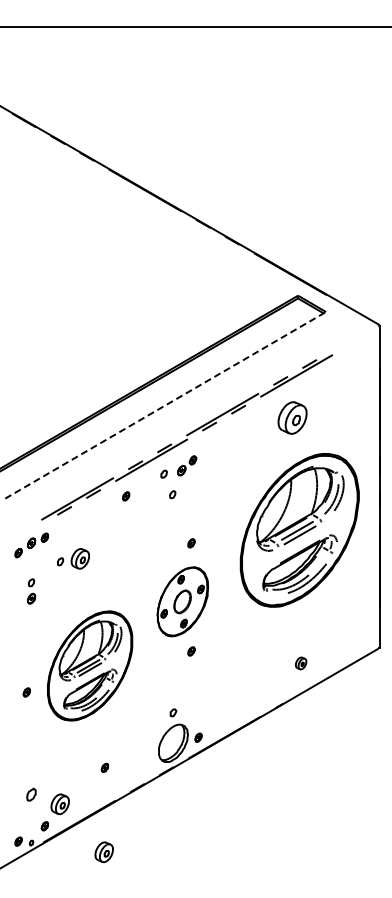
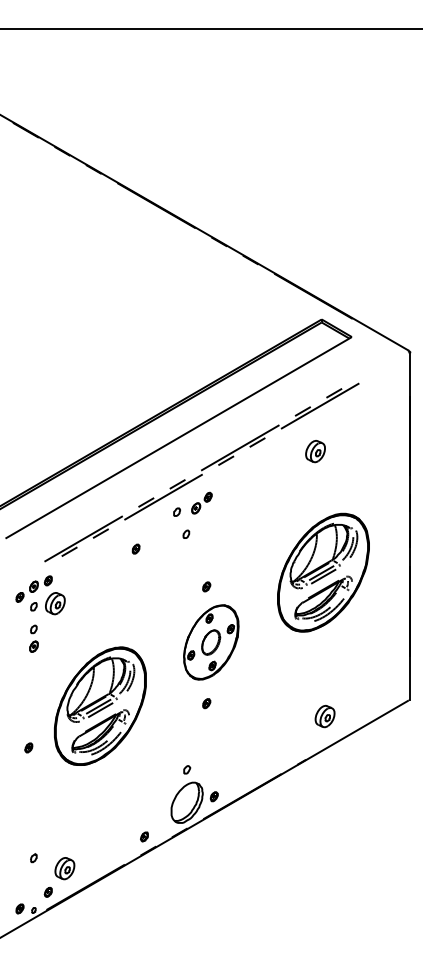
line: (165, 405) -> (178, 438), dashed -> solid
part: (291, 417) -> (314, 450), size x0.62
part: (126, 496) -> (136, 549), moved
part: (299, 529) -> (323, 571), size x0.71
part: (73, 558) -> (47, 603), moved
part: (182, 601) -> (210, 642), moved
part: (300, 663) -> (324, 716), size x1.67
part: (90, 665) -> (100, 705), moved
part: (104, 768) -> (144, 837), moved
part: (31, 794) -> (33, 858), size x0.62
part: (103, 852) -> (111, 920), removed

